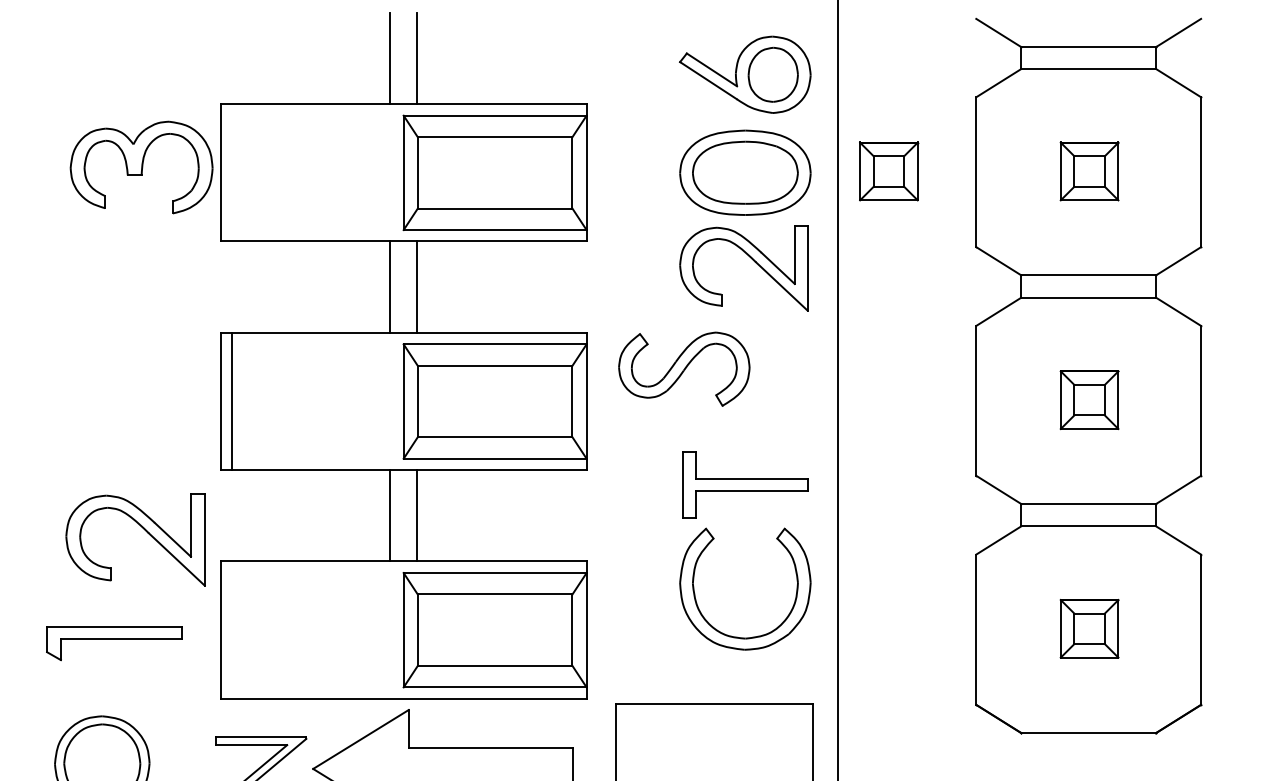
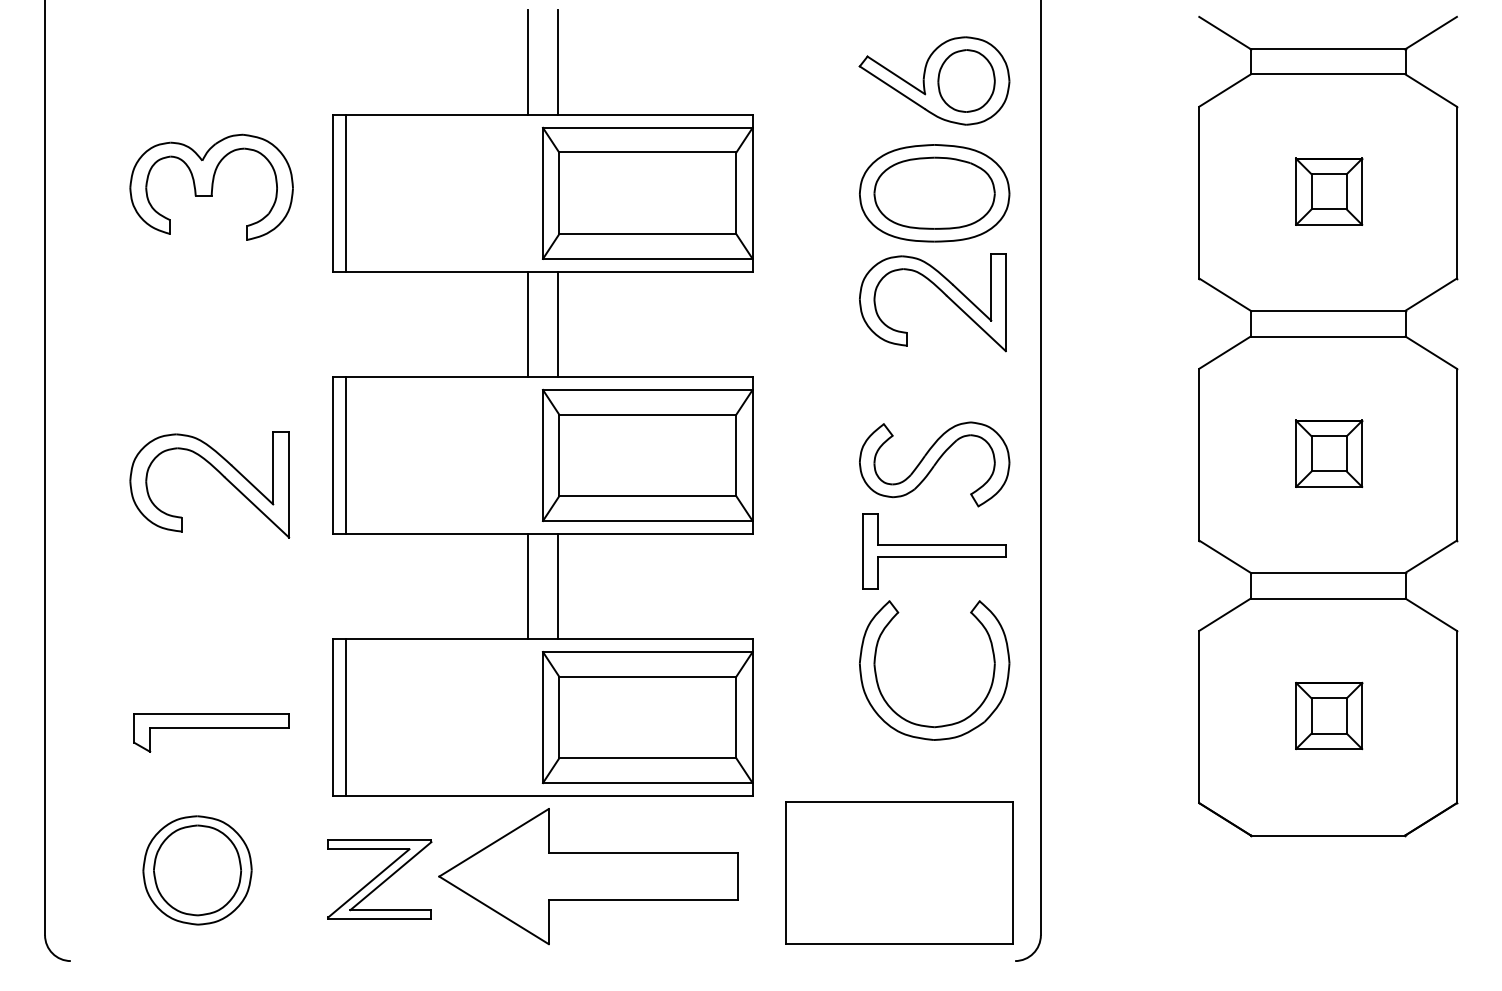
part: (141, 166) -> (211, 186), moved
part: (889, 171) -> (1099, 191), removed
line: (232, 172) -> (346, 192), added
part: (684, 369) -> (934, 464), moved
part: (144, 529) -> (219, 473), moved
line: (232, 629) -> (346, 716), added

